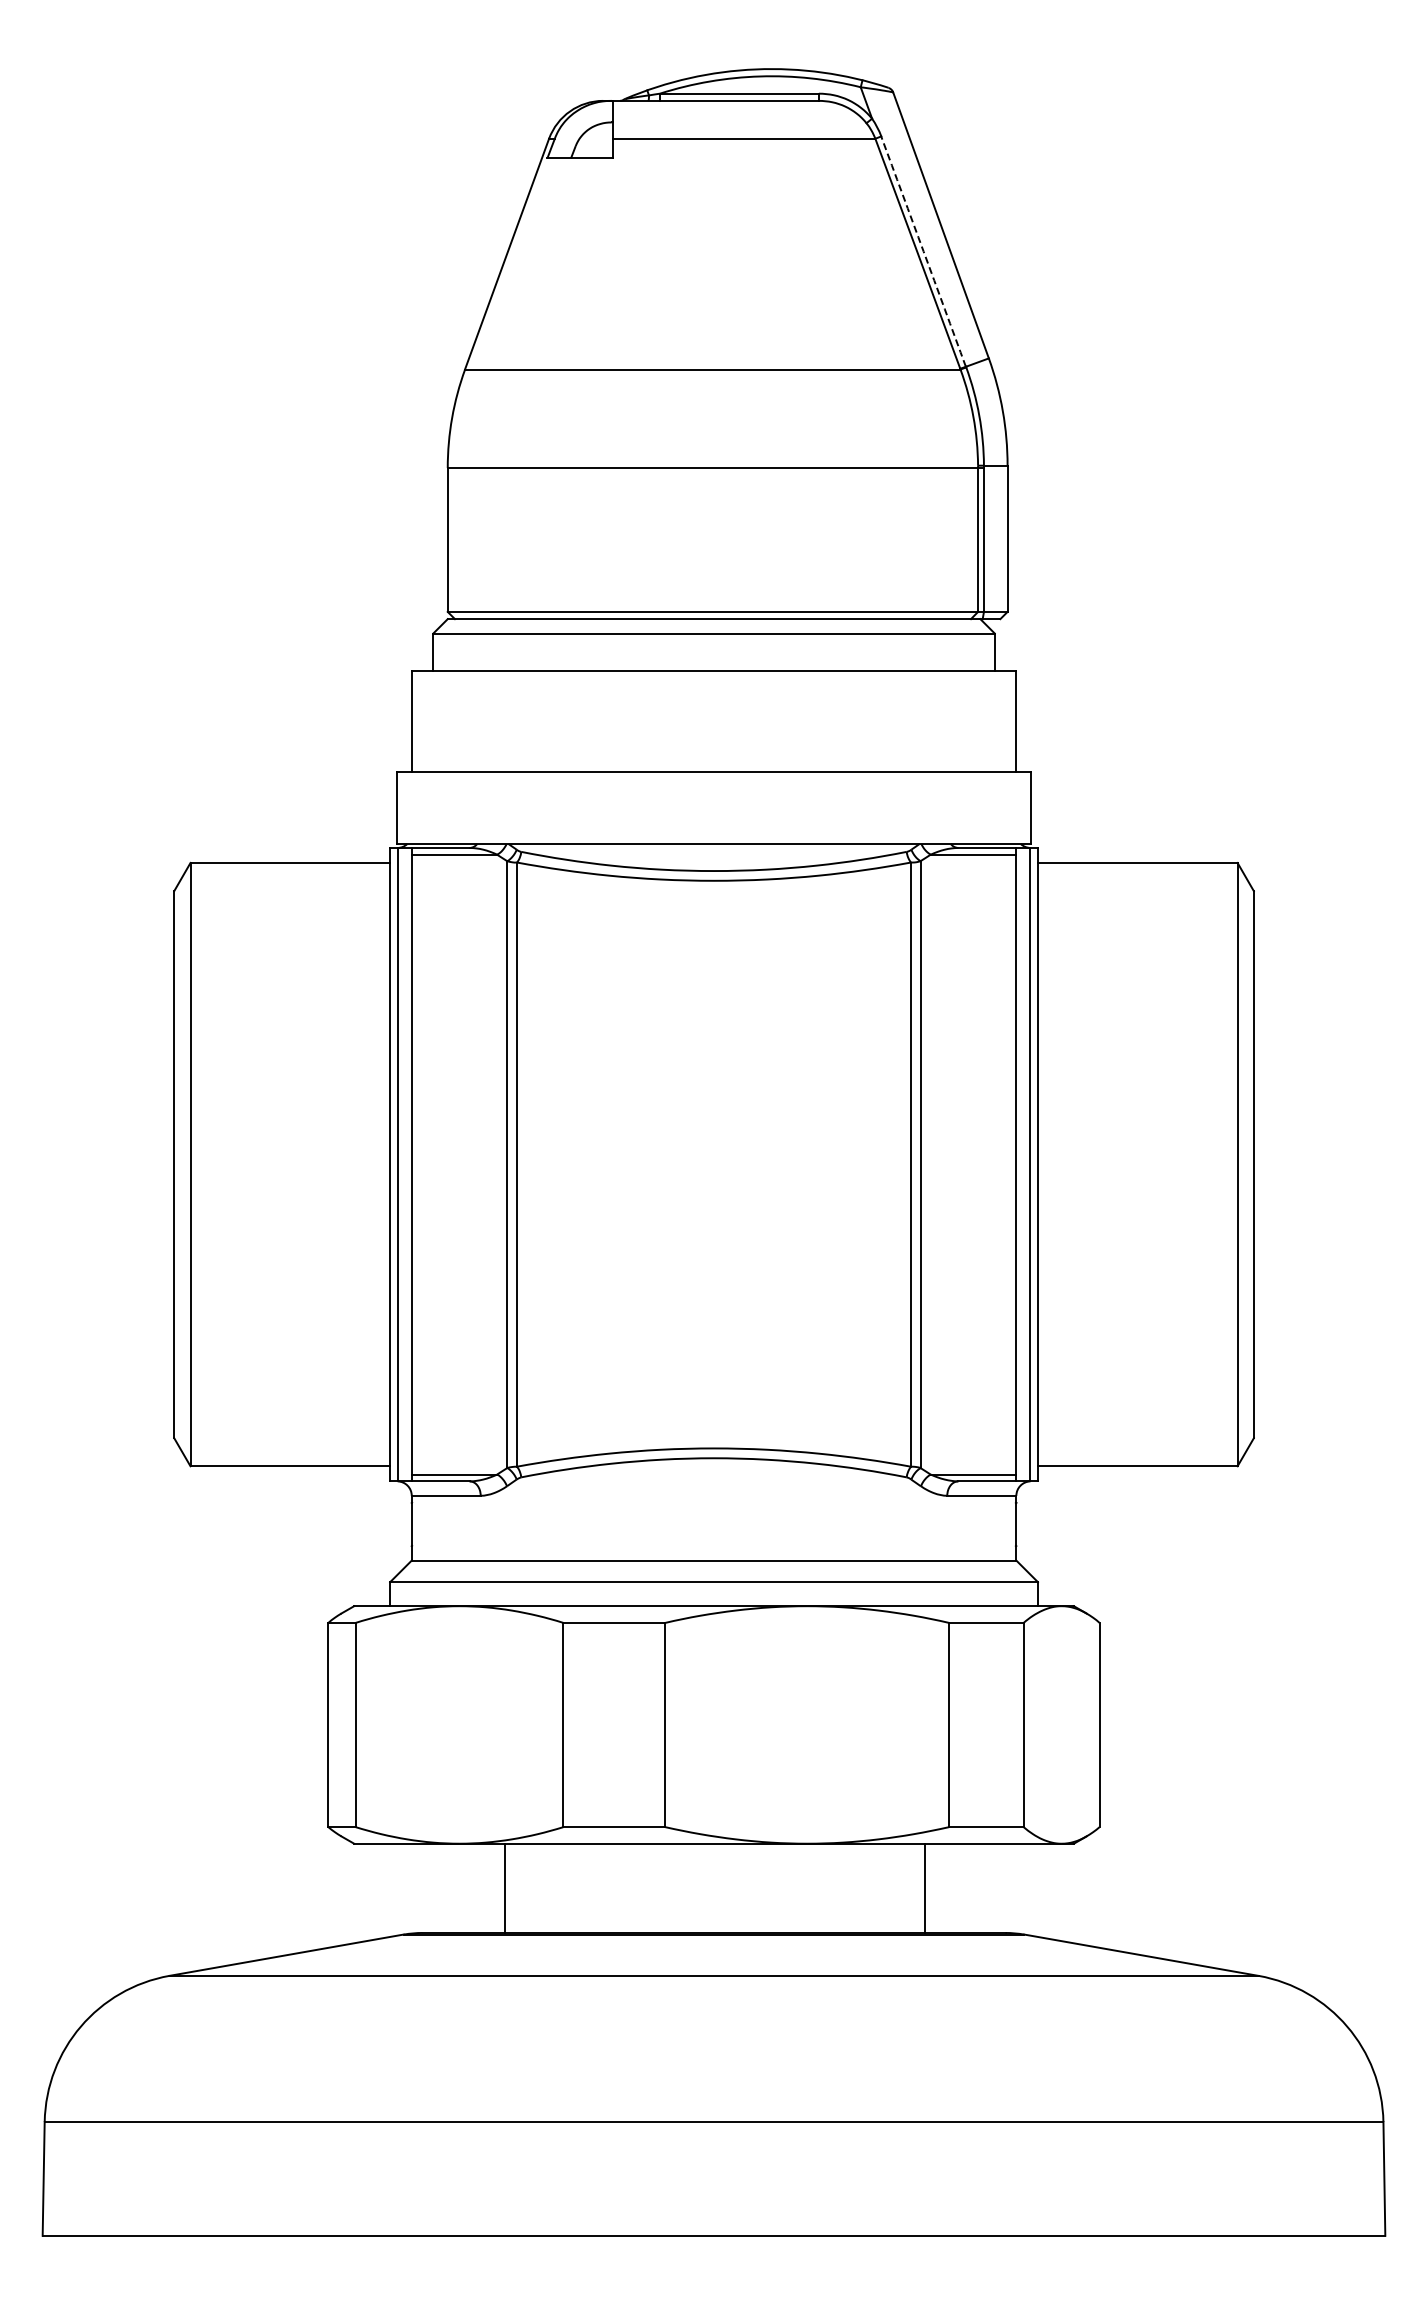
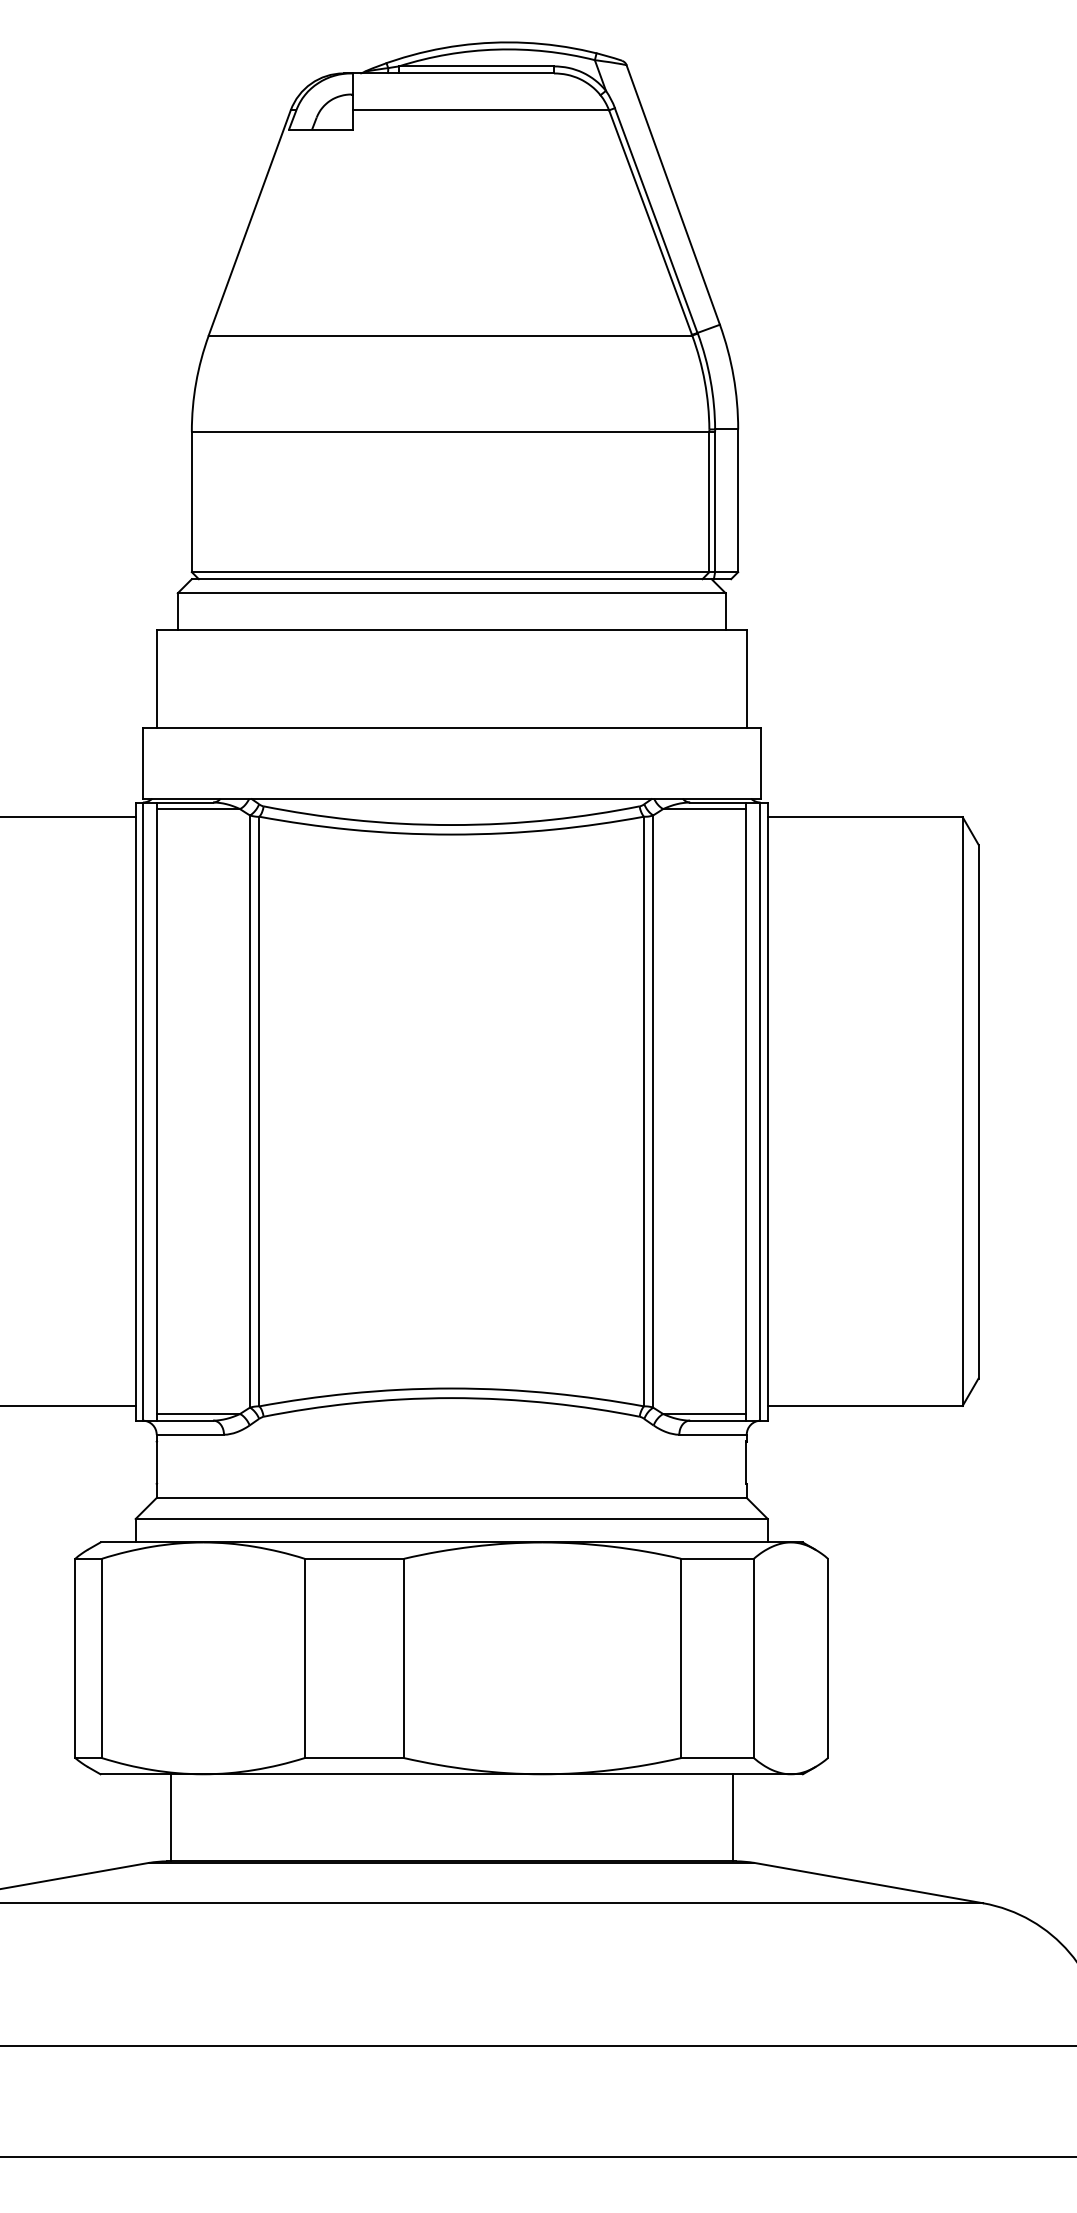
arc: (923, 251) -> (656, 220), dashed -> solid
line: (505, 1887) -> (171, 1817), moved
line: (924, 1887) -> (732, 1817), moved

